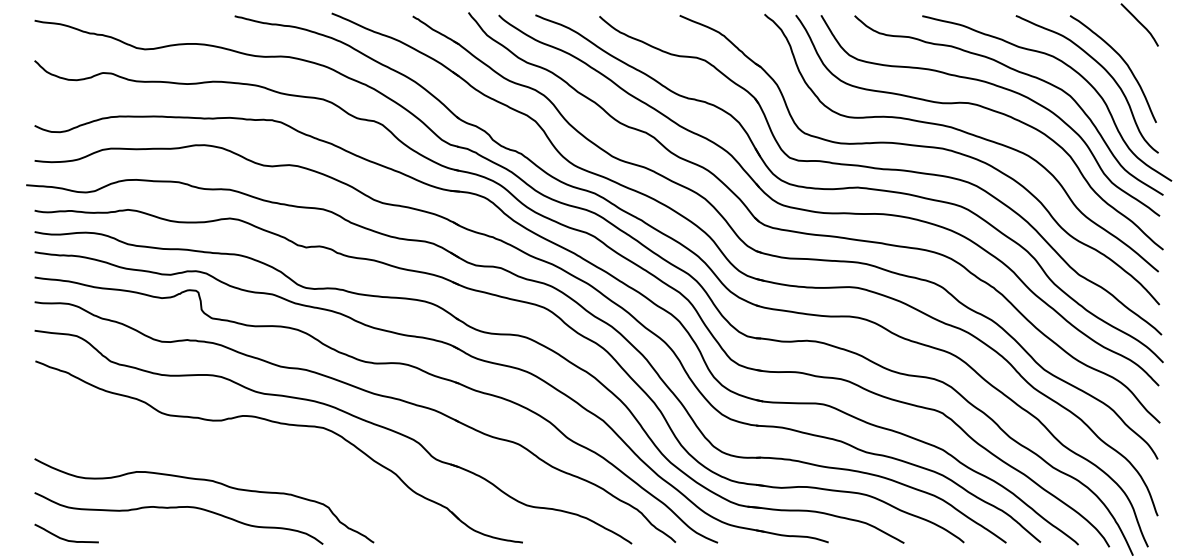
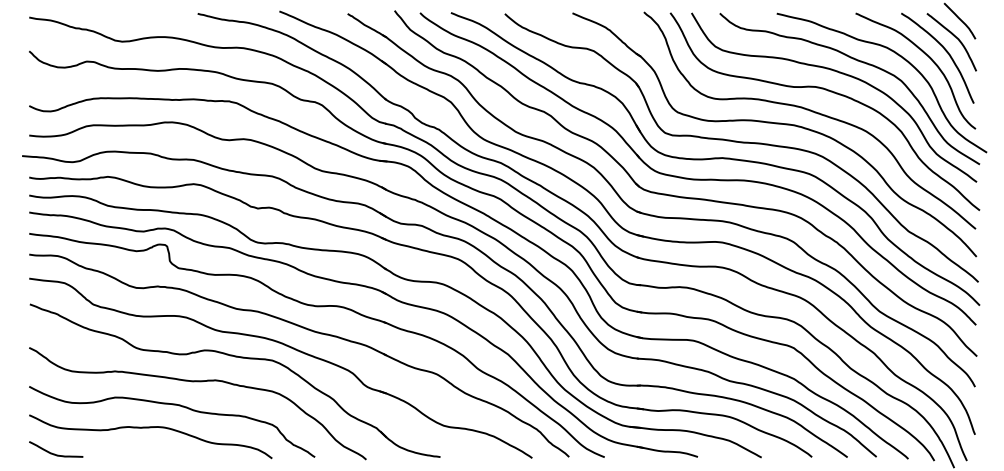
curve: (1134, 44) -> (955, 37), added
curve: (234, 453) -> (197, 382), added

